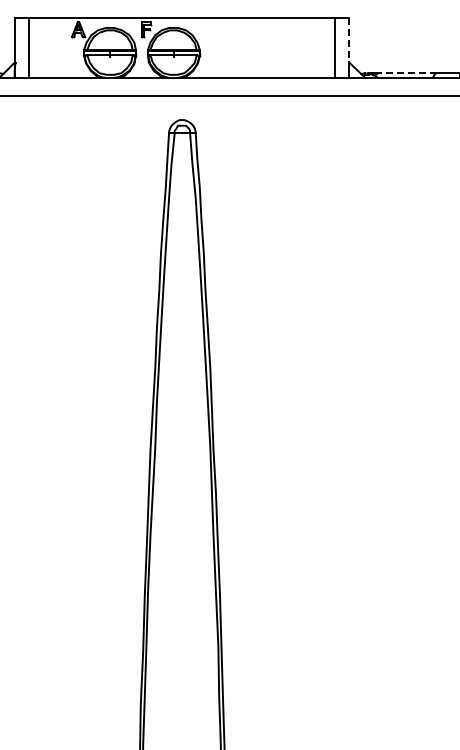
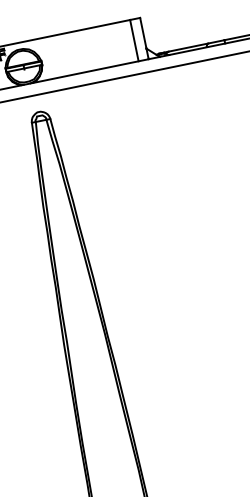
line: (349, 40) -> (143, 33), dashed -> solid
line: (407, 73) -> (188, 47), dashed -> solid

